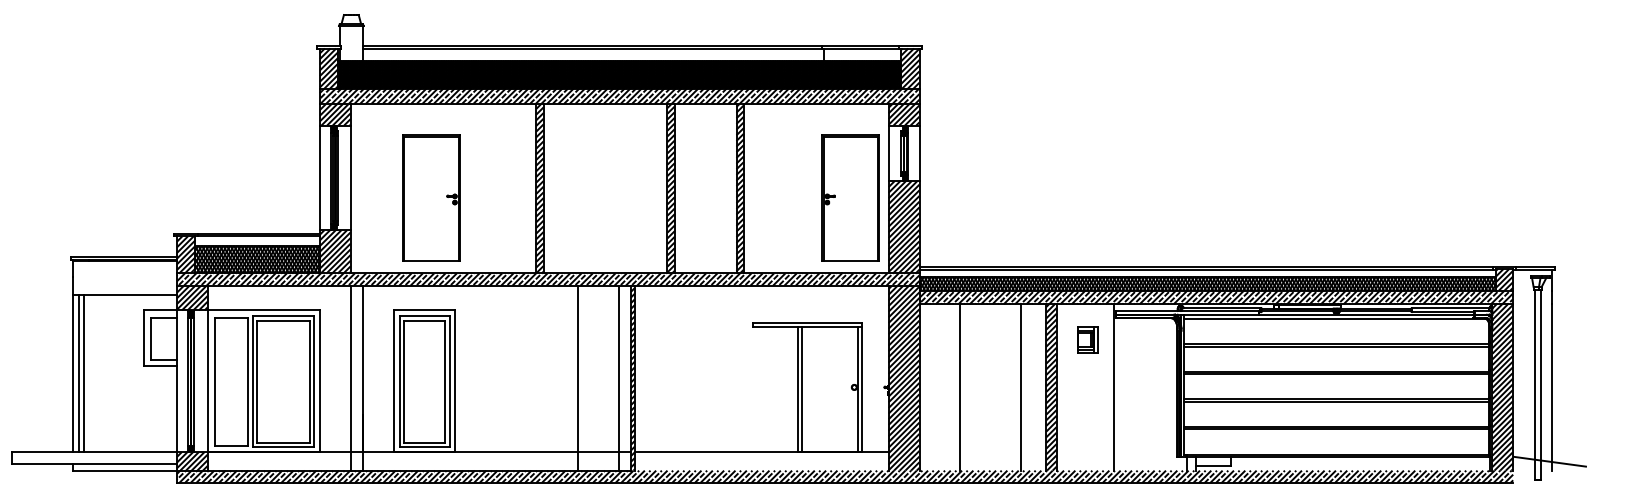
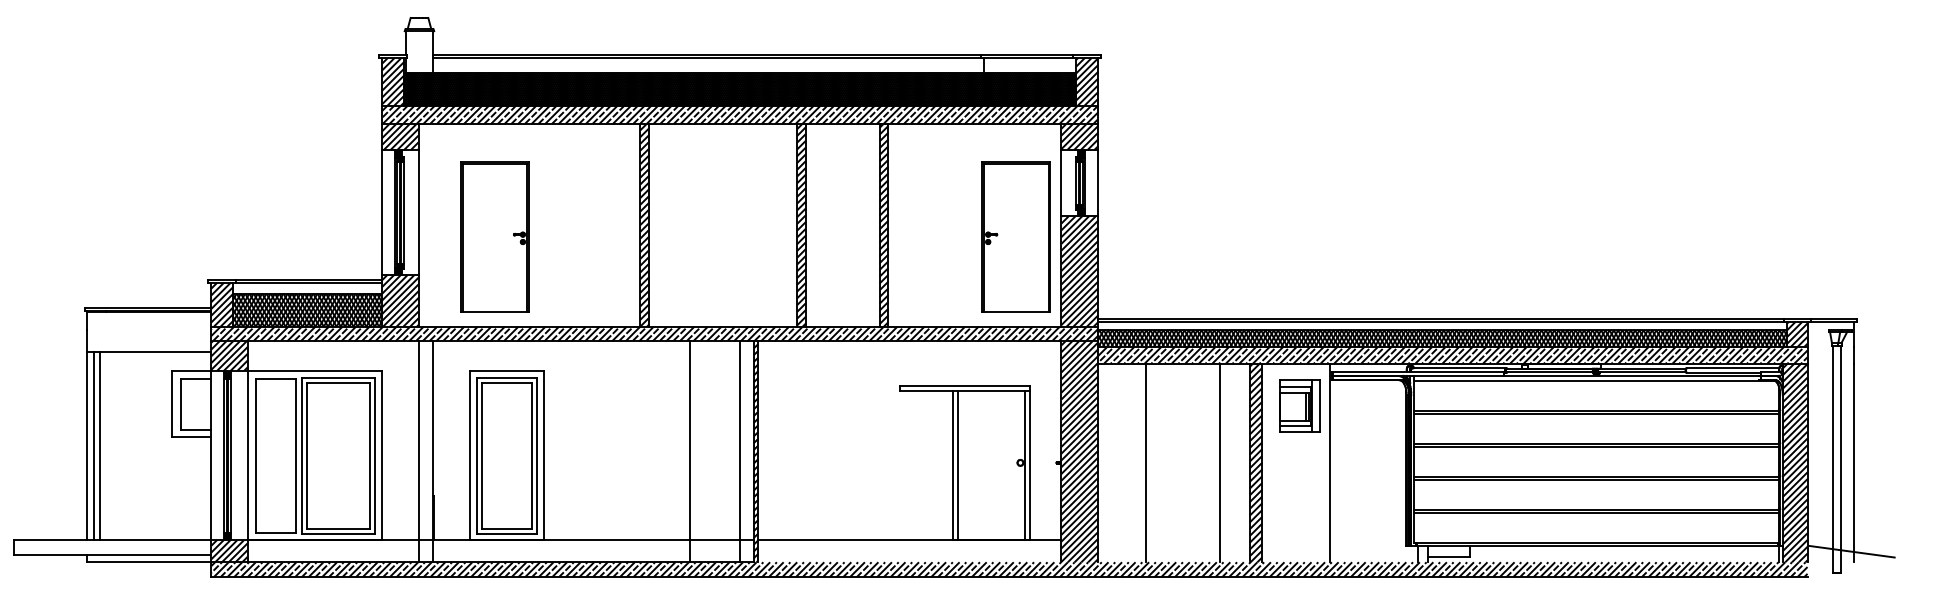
part: (431, 197) -> (494, 235), moved
part: (1087, 339) -> (1298, 405), size x1.67

